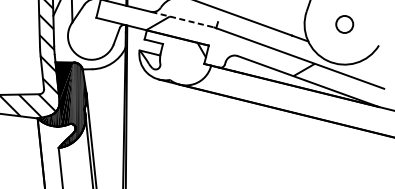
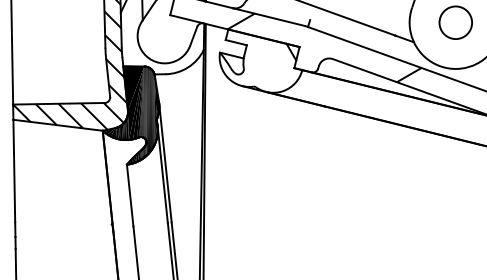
line: (182, 19) -> (269, 17), dashed -> solid
circle: (344, 24) -> (455, 22), size x1.67

